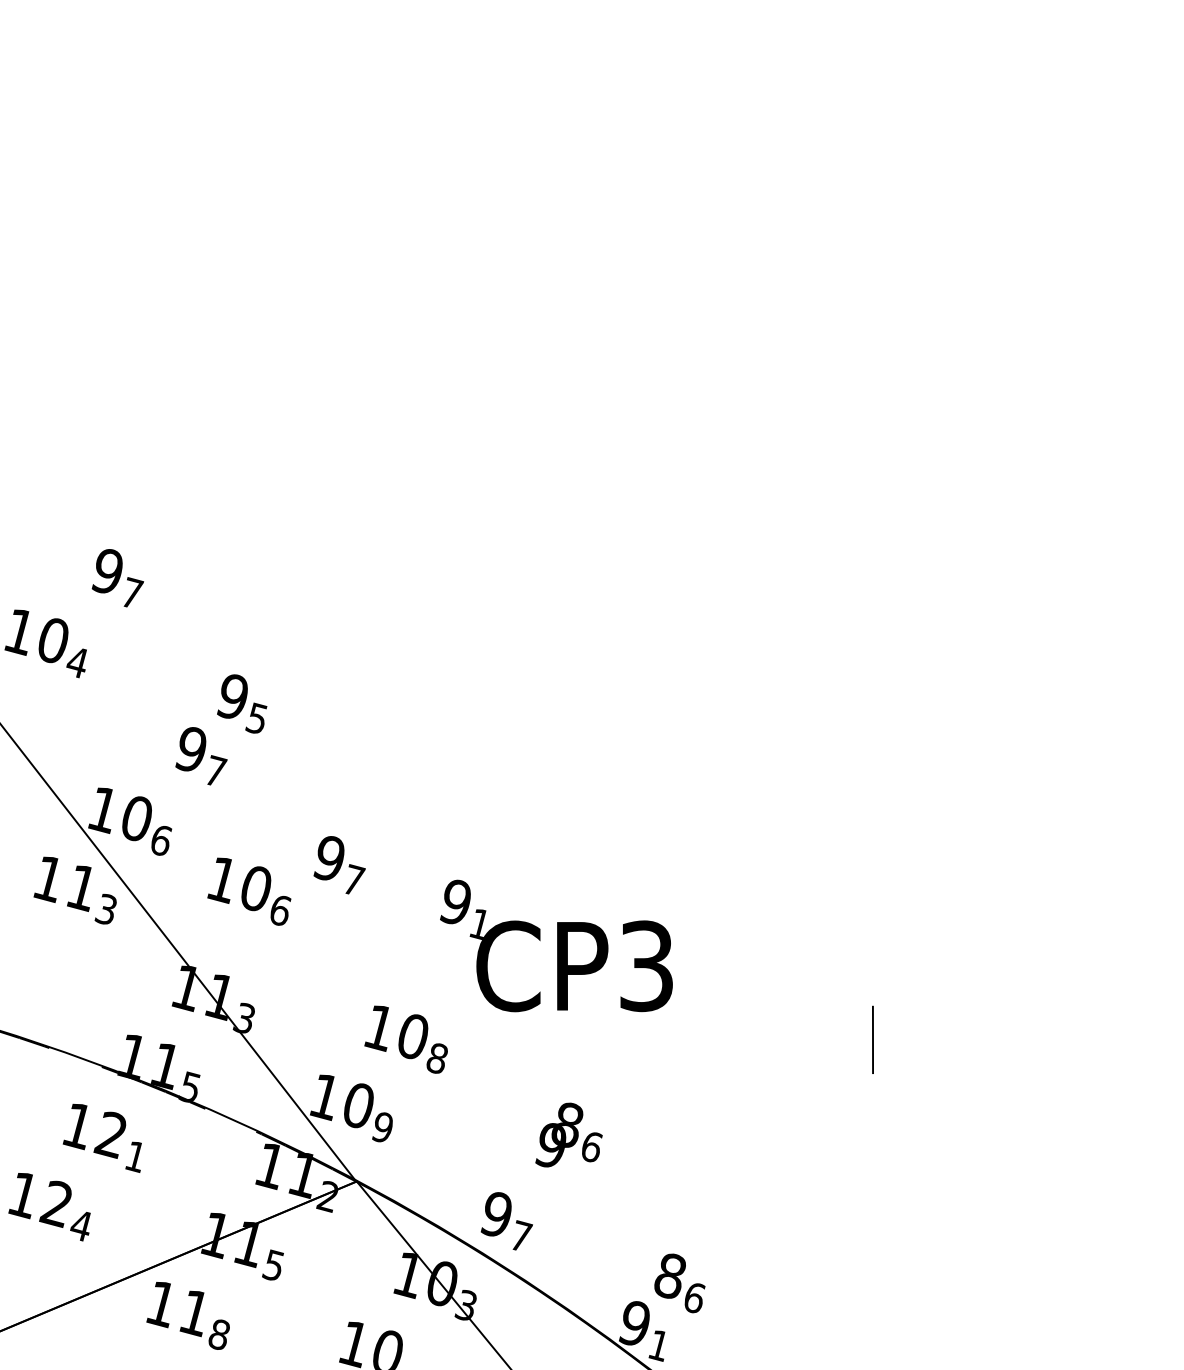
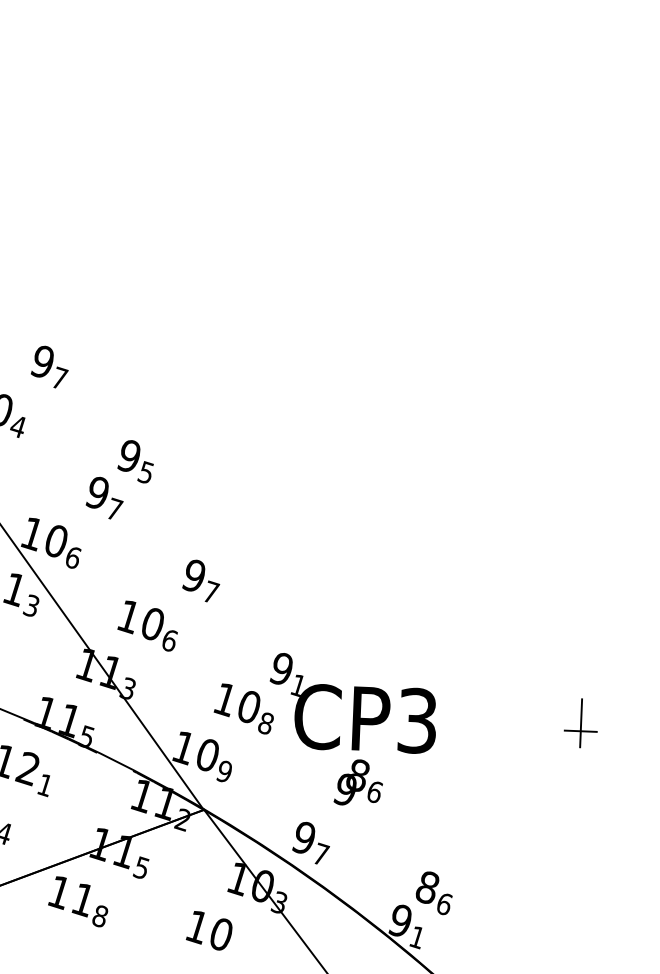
text: (249, 891) -> (148, 625), moved
text: (556, 945) -> (353, 703), moved
line: (872, 1050) -> (580, 730), added

